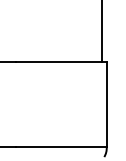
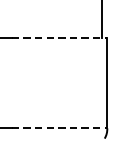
line: (61, 61) -> (59, 38), solid -> dashed
line: (61, 147) -> (59, 128), solid -> dashed

